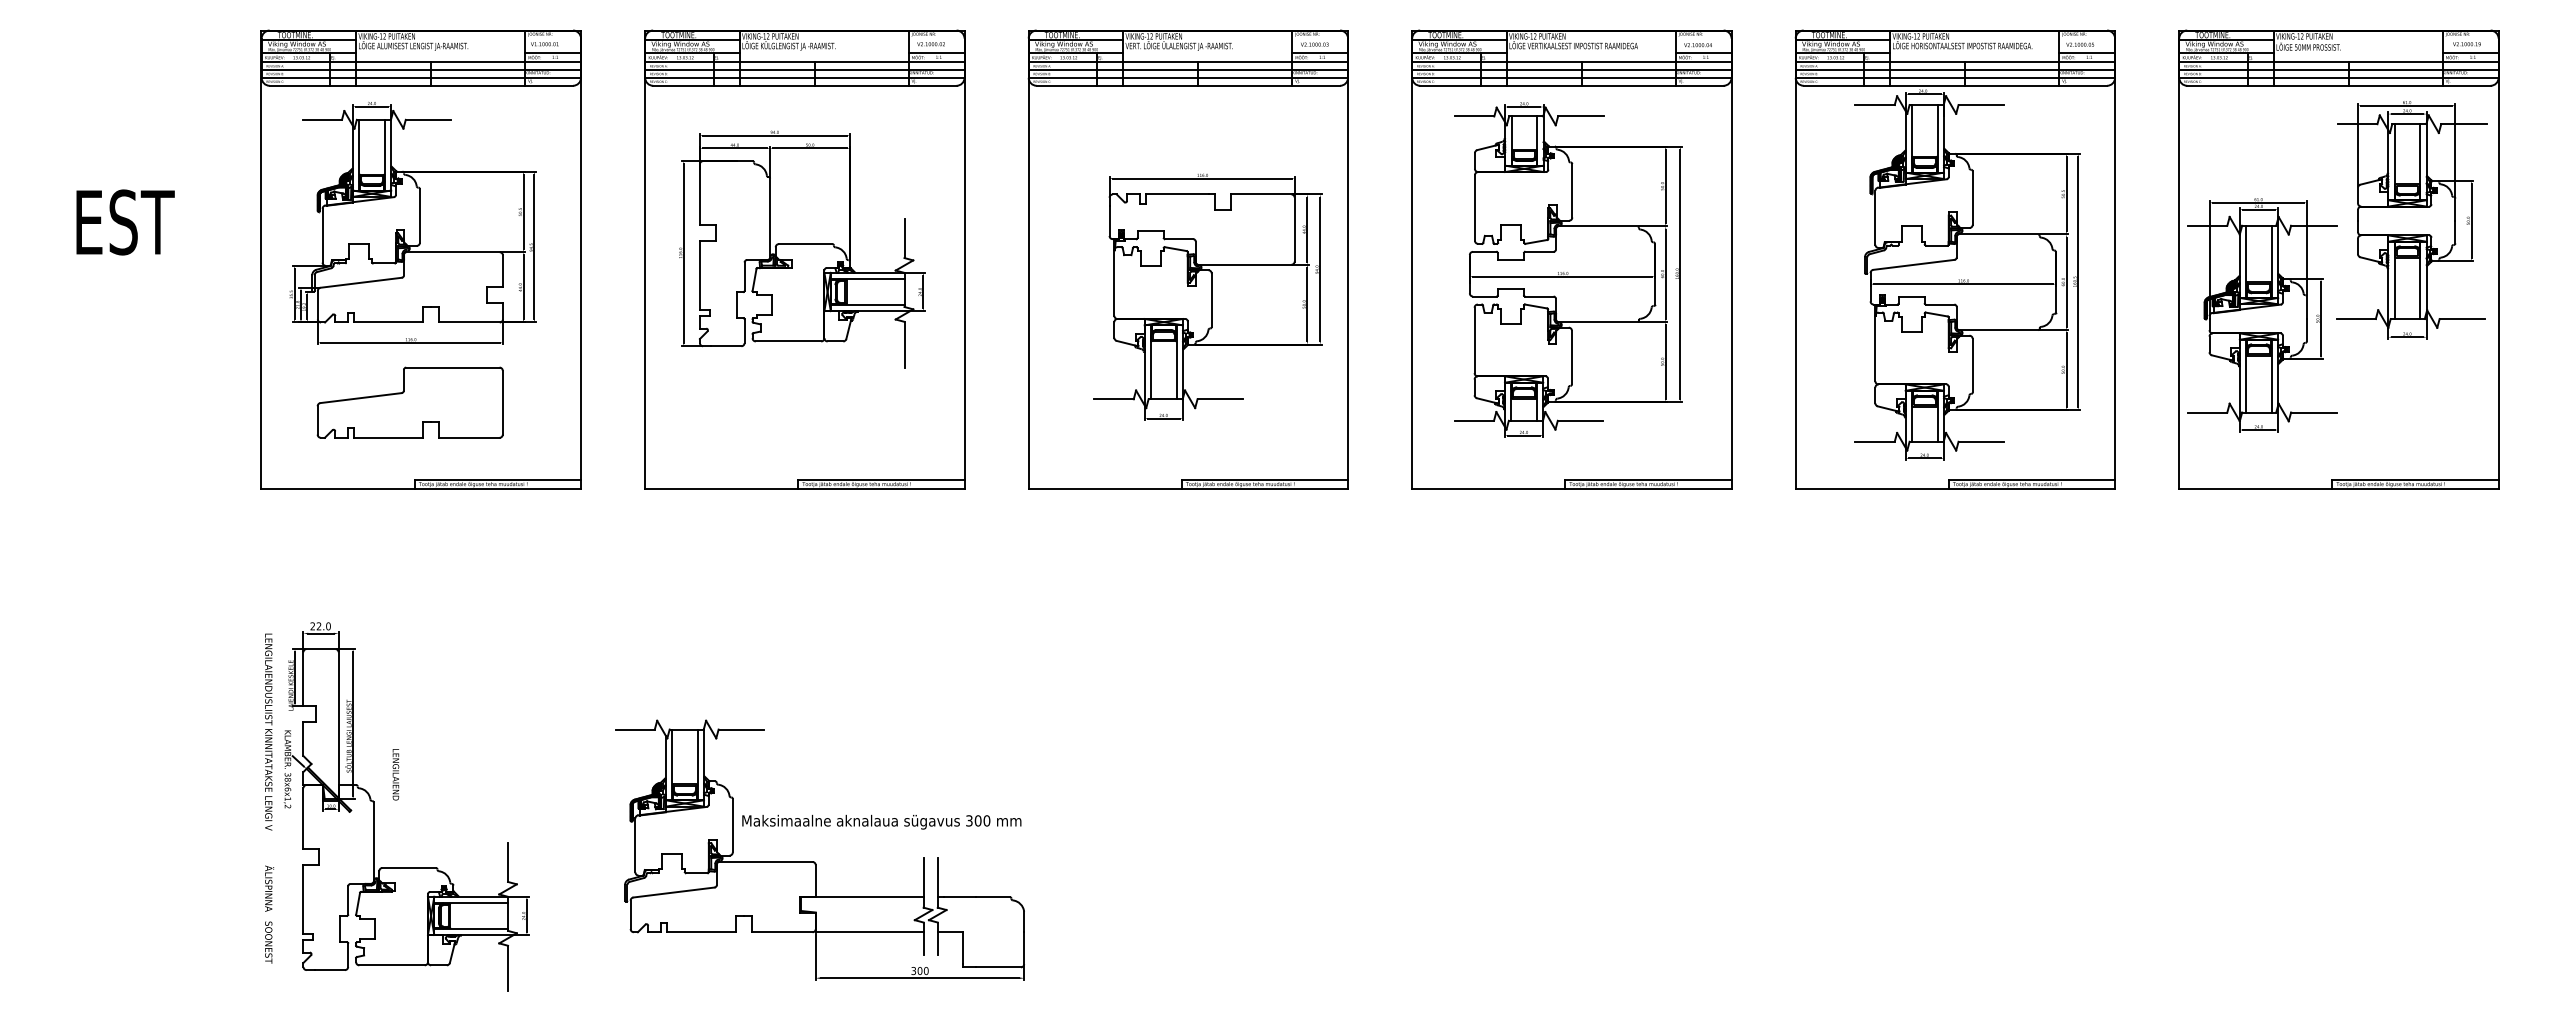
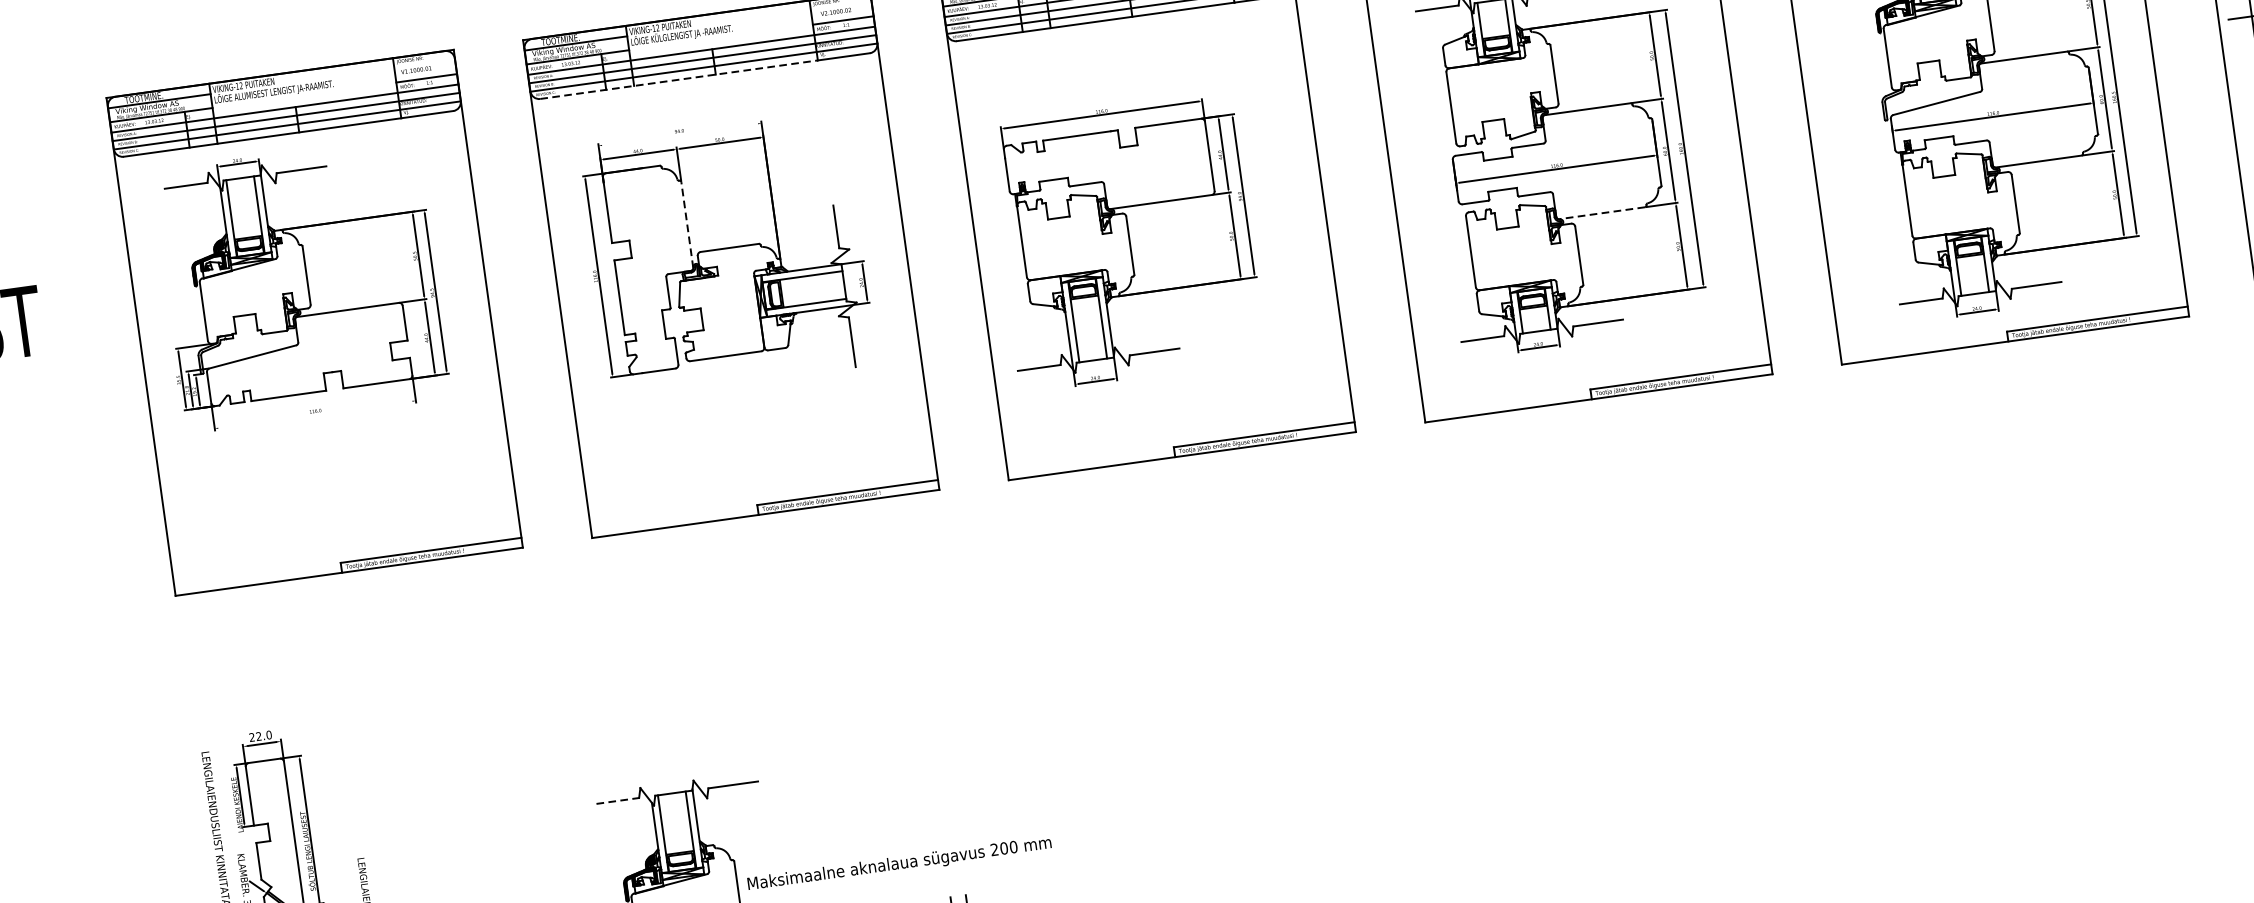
line: (780, 85) -> (678, 79), solid -> dashed
line: (774, 135) -> (679, 134), removed
line: (770, 218) -> (687, 225), solid -> dashed
part: (1207, 296) -> (1125, 242), moved
line: (1597, 322) -> (1601, 213), solid -> dashed
line: (410, 342) -> (315, 414), removed
part: (409, 402) -> (323, 479), removed
line: (635, 729) -> (618, 800), solid -> dashed
text: (969, 821) -> (994, 850), 300 -> 200

